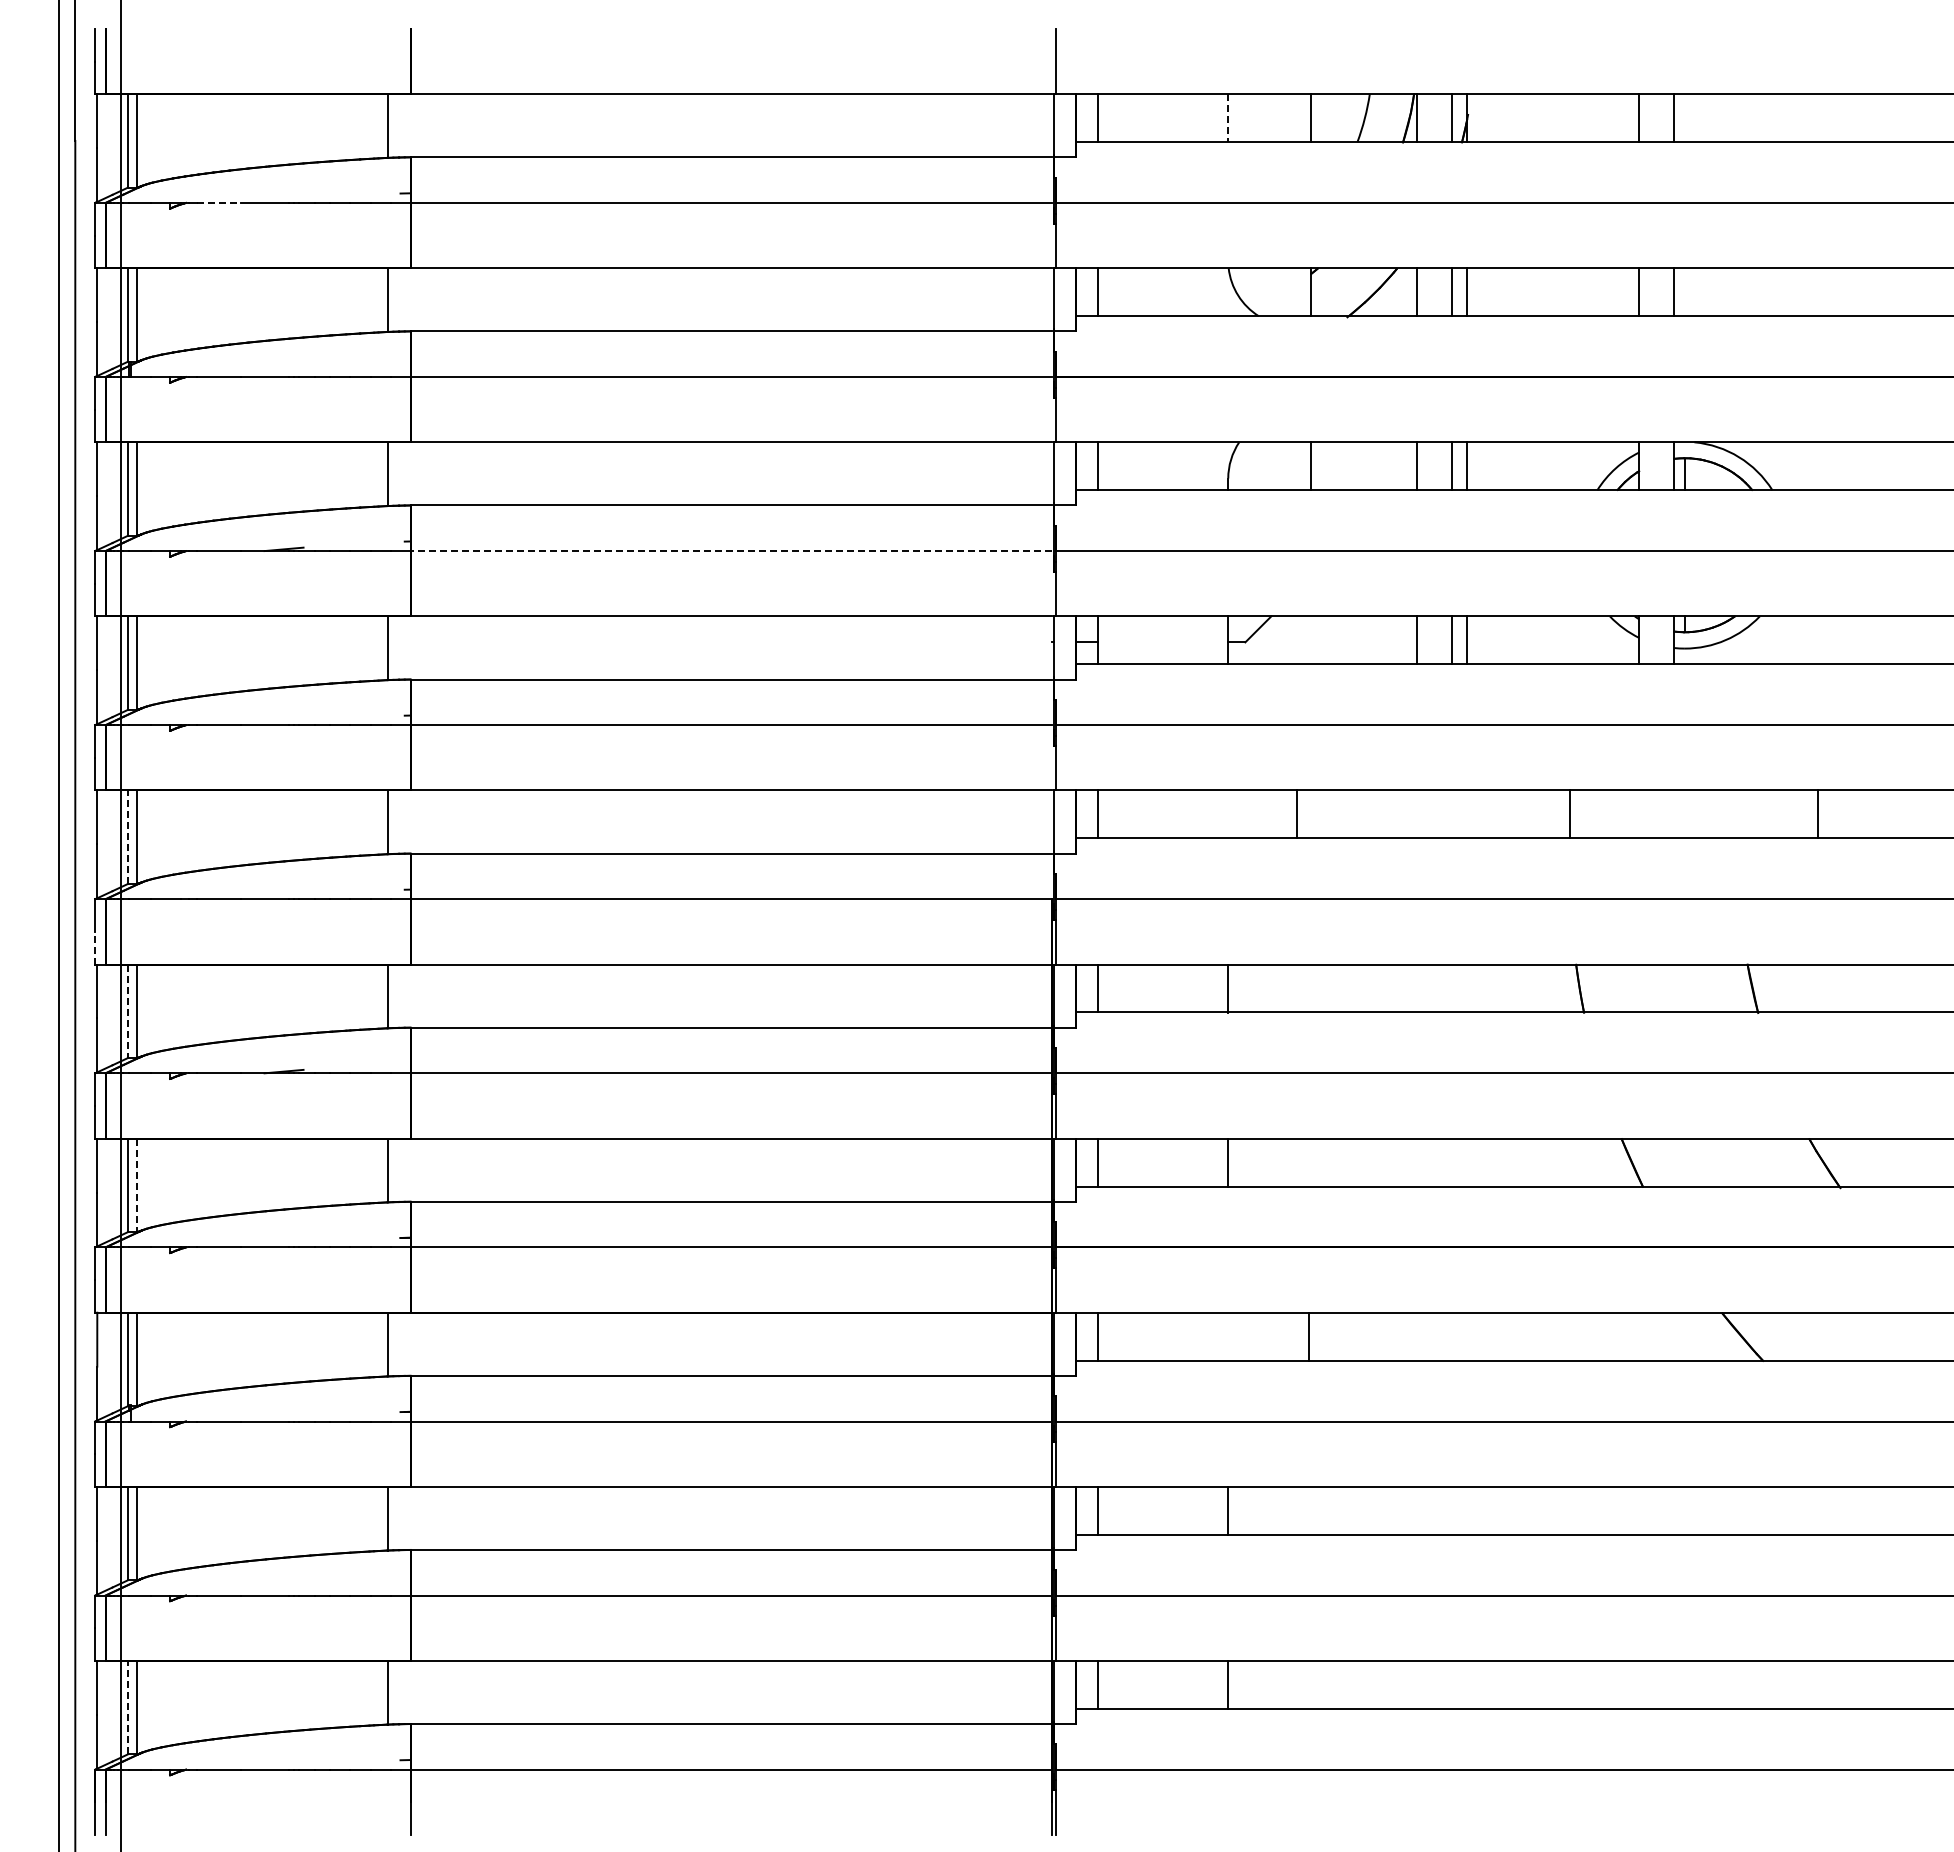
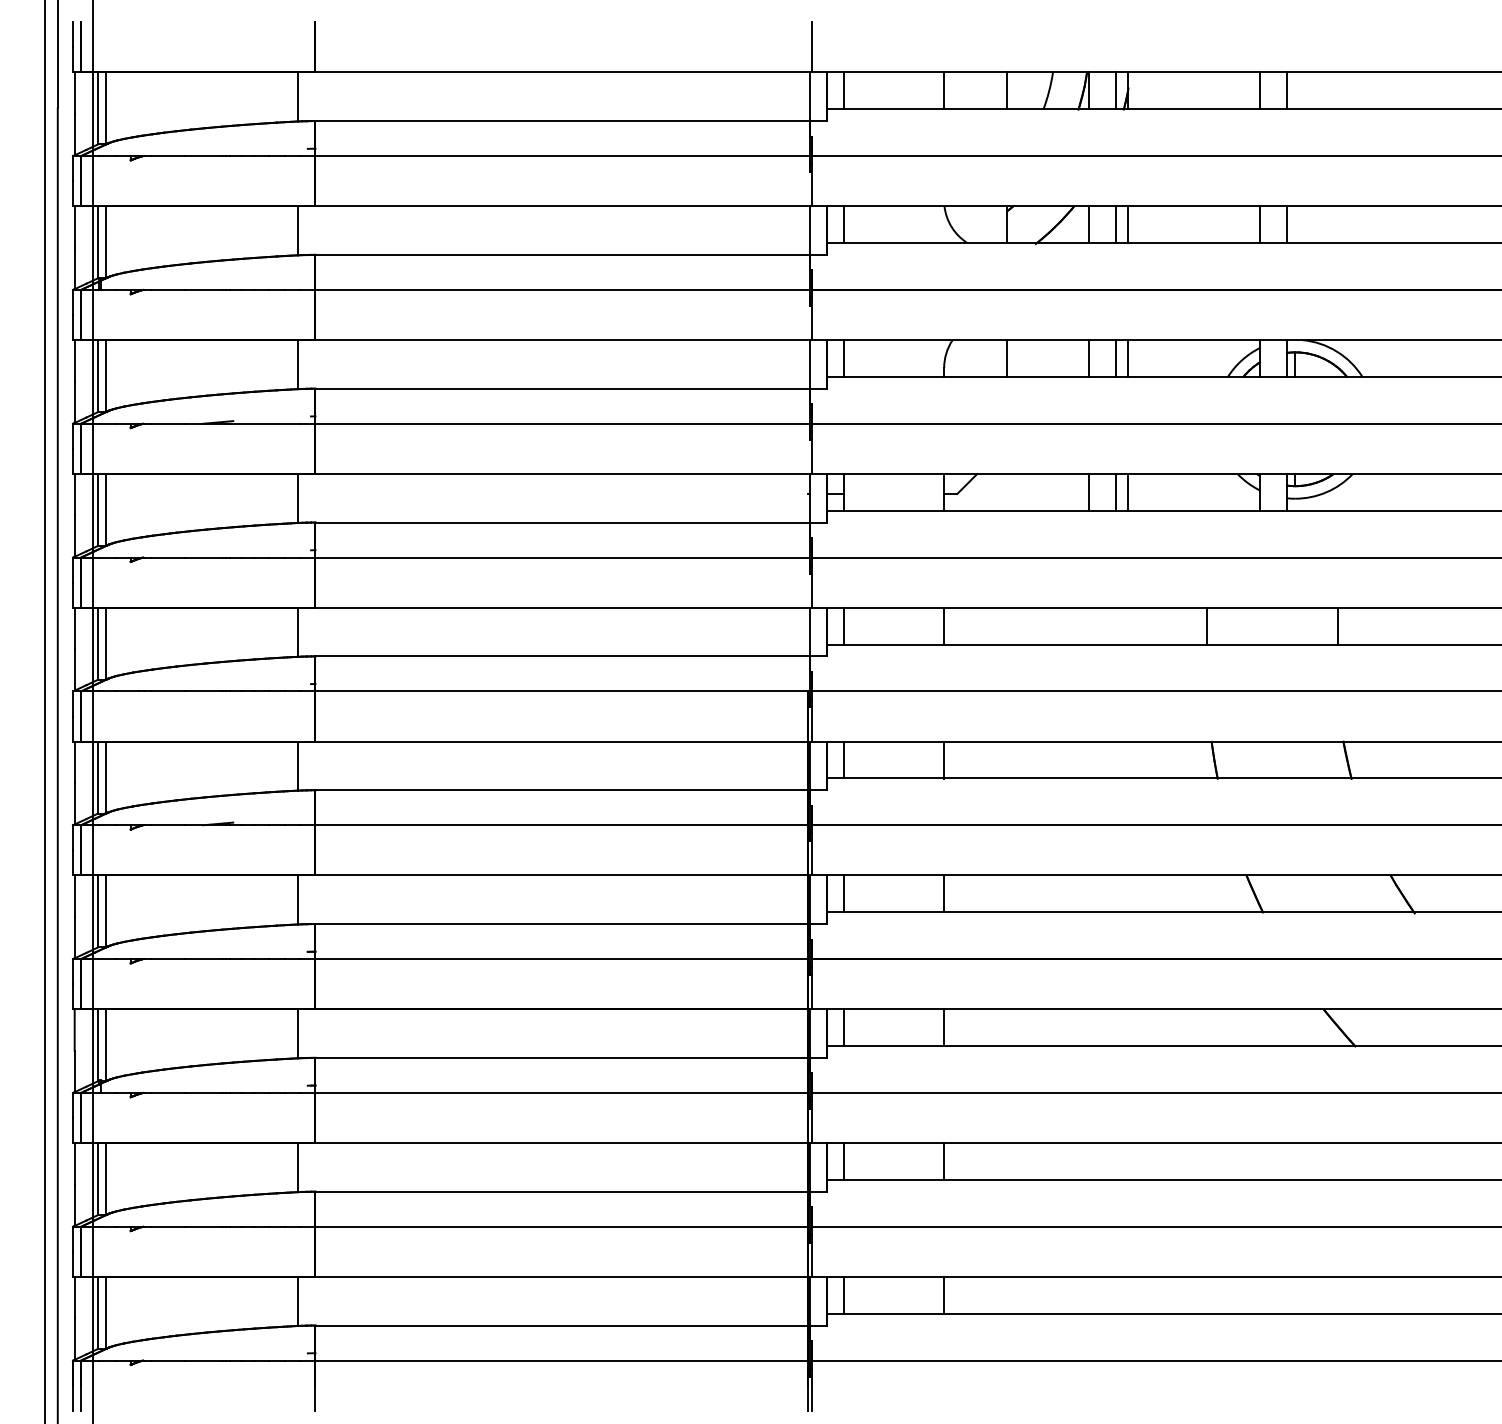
line: (1228, 118) -> (944, 91), dashed -> solid
line: (218, 202) -> (167, 155), dashed -> solid
line: (731, 551) -> (562, 424), dashed -> solid
line: (1297, 814) -> (944, 626), moved
line: (1817, 814) -> (1337, 626), moved
line: (127, 837) -> (97, 643), dashed -> solid
line: (95, 947) -> (73, 728), dashed -> solid
line: (127, 1011) -> (97, 777), dashed -> solid
line: (137, 1185) -> (105, 911), dashed -> solid
line: (1309, 1336) -> (944, 1027), moved
line: (127, 1707) -> (97, 1312), dashed -> solid

